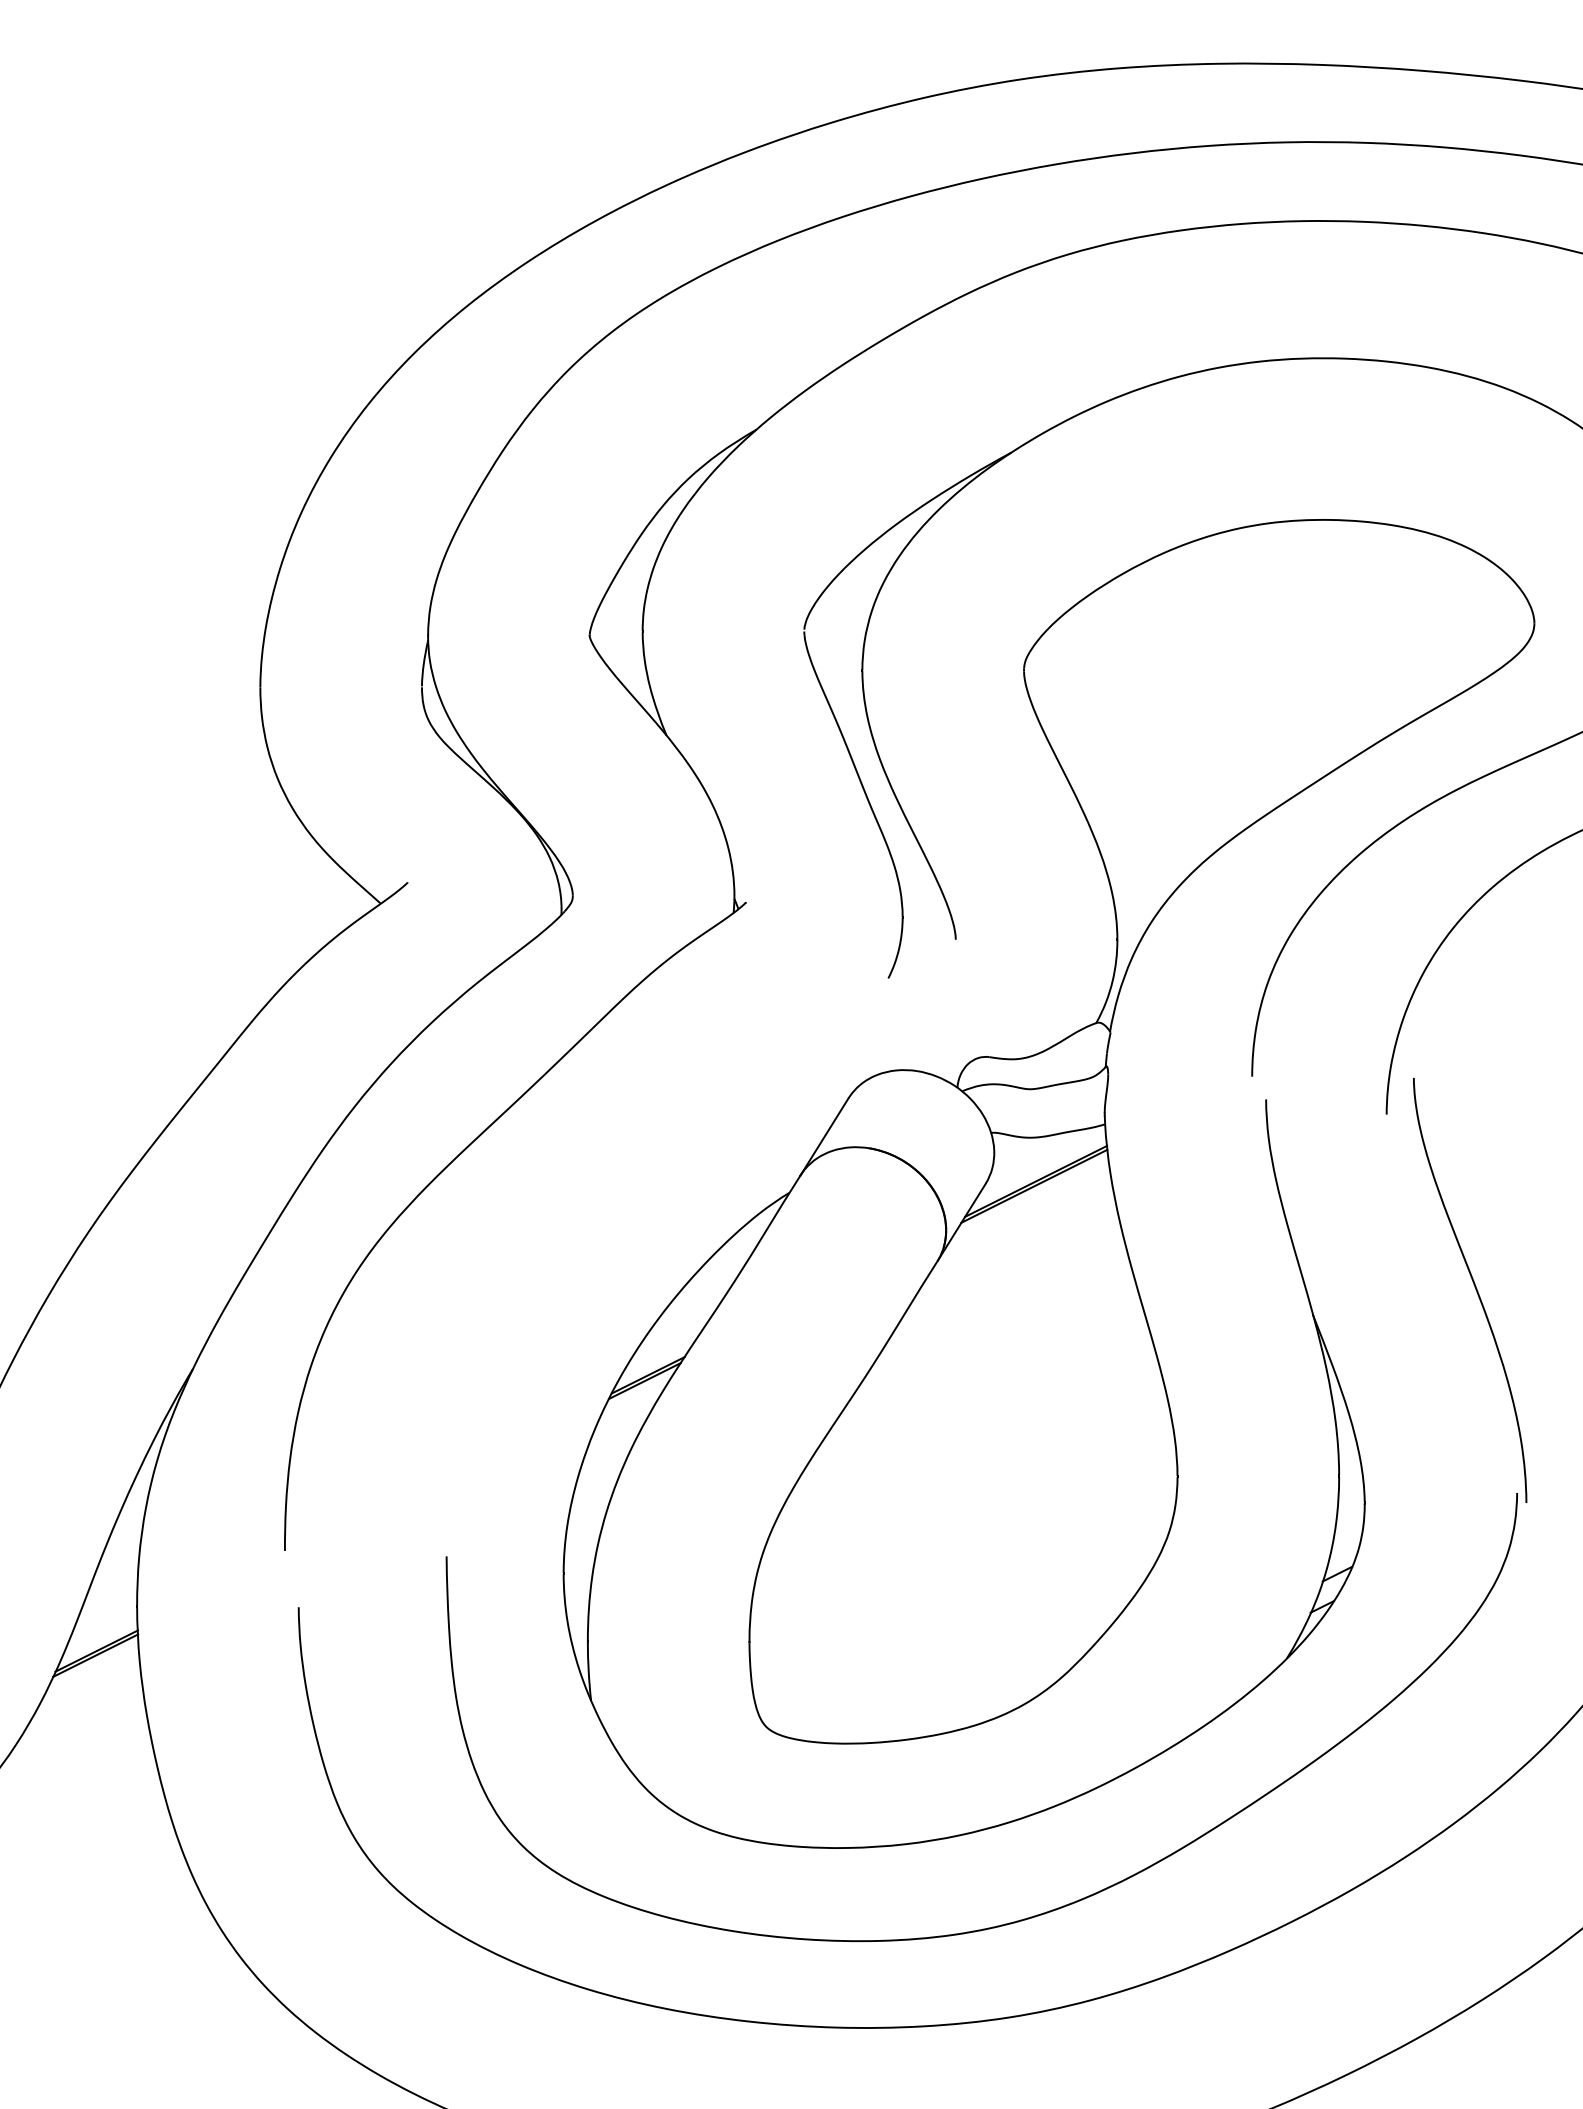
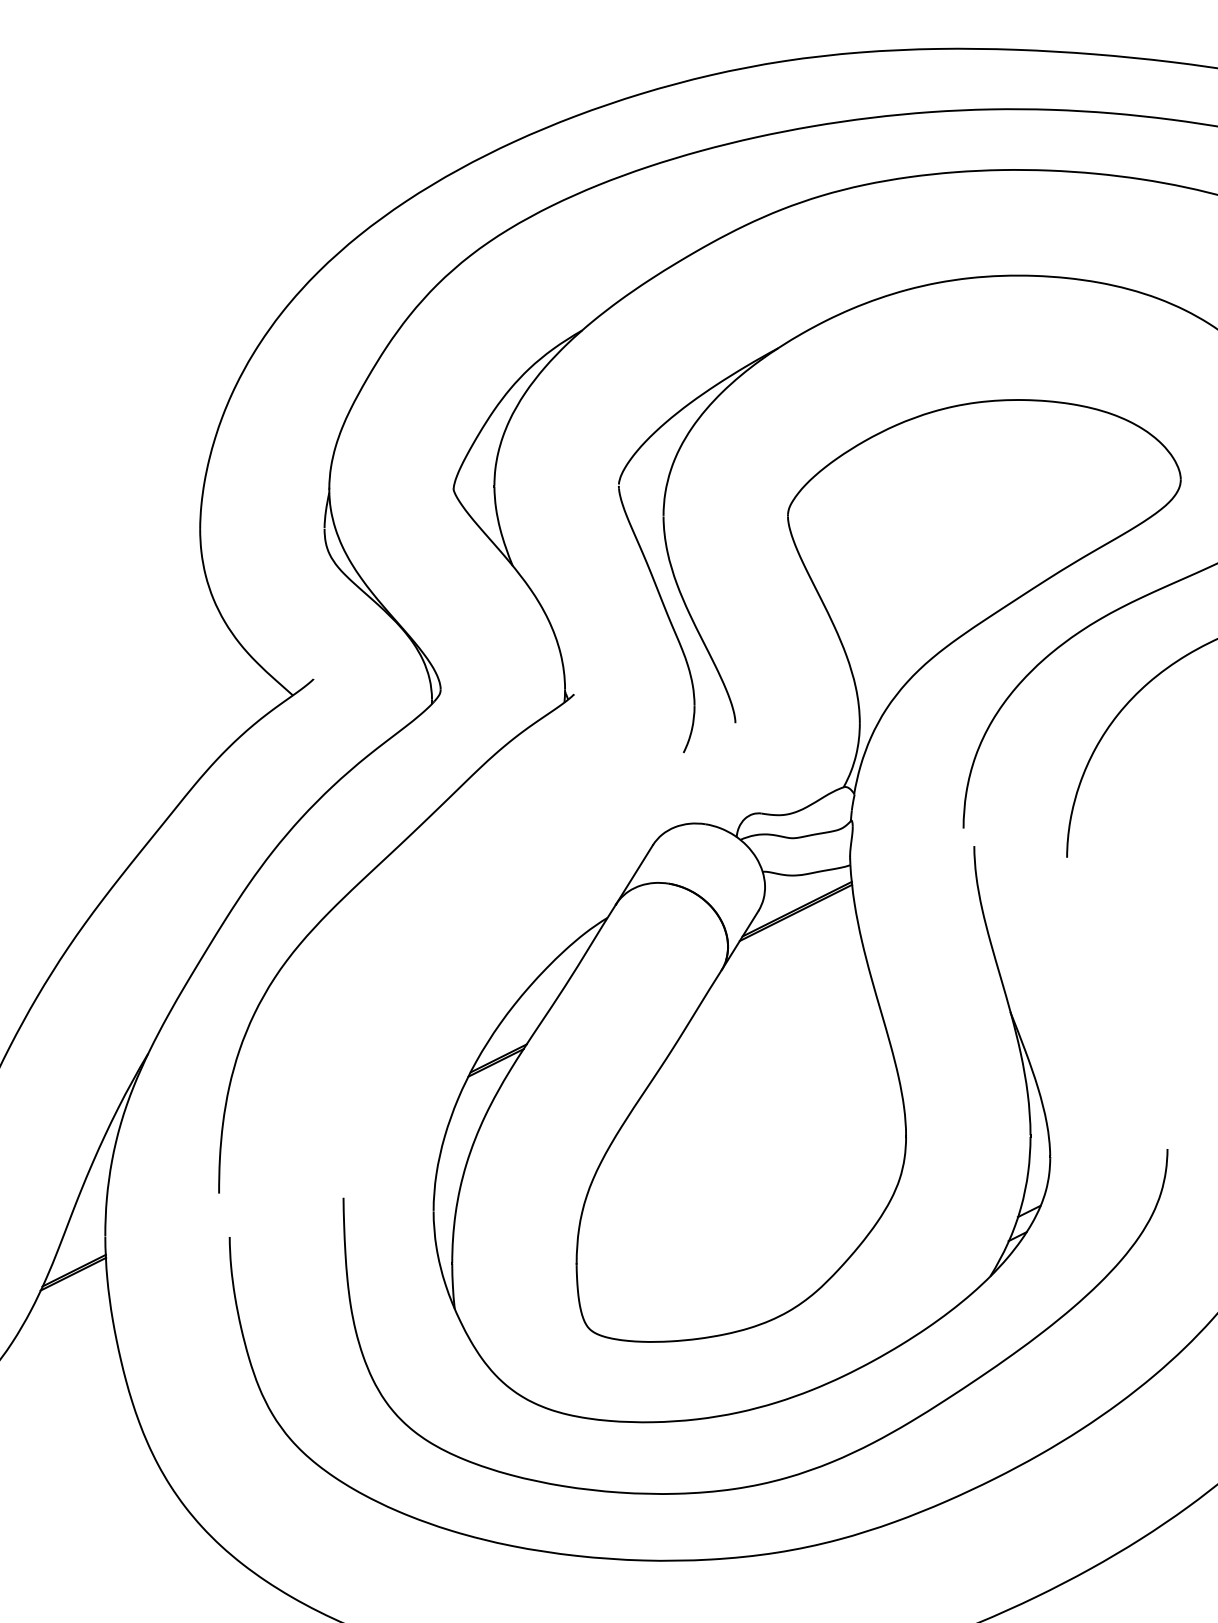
curve: (1474, 1287) -> (1134, 990), removed

